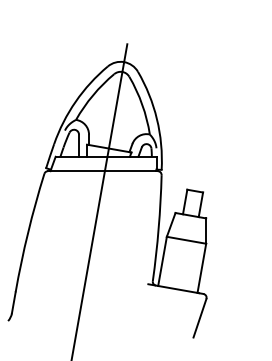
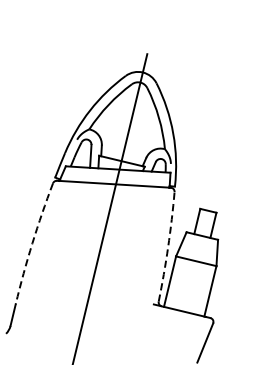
arc: (158, 228) -> (167, 247), solid -> dashed
arc: (28, 232) -> (32, 243), solid -> dashed

